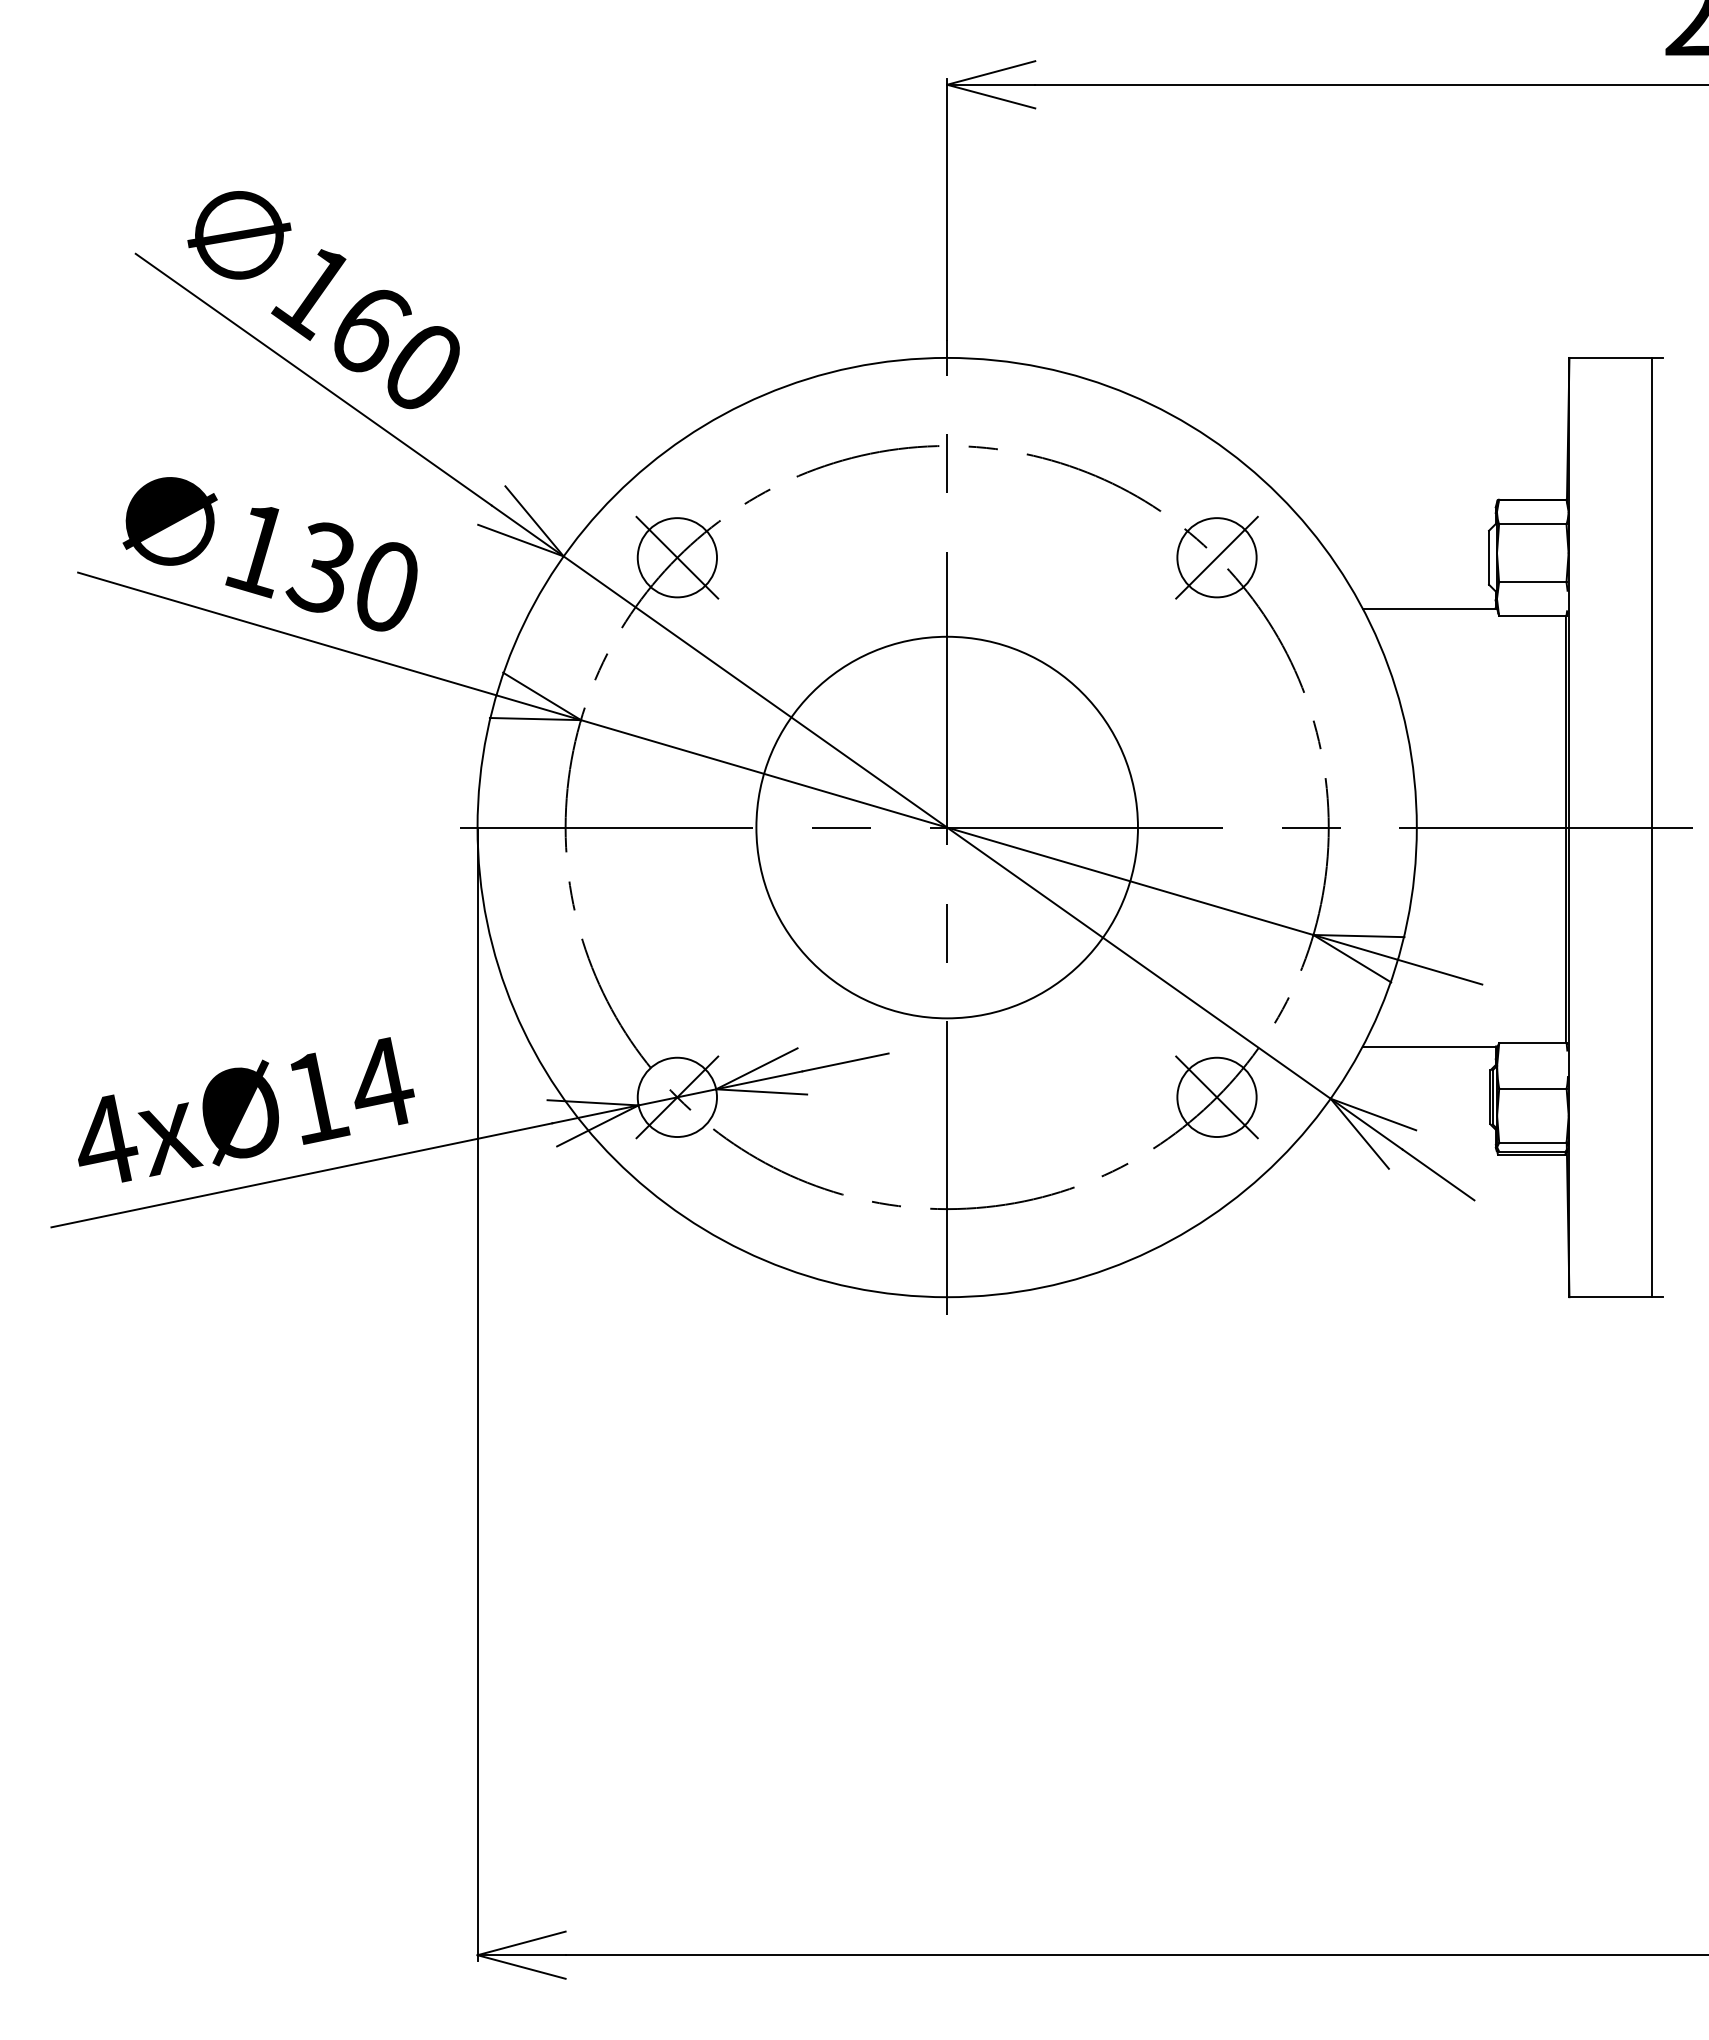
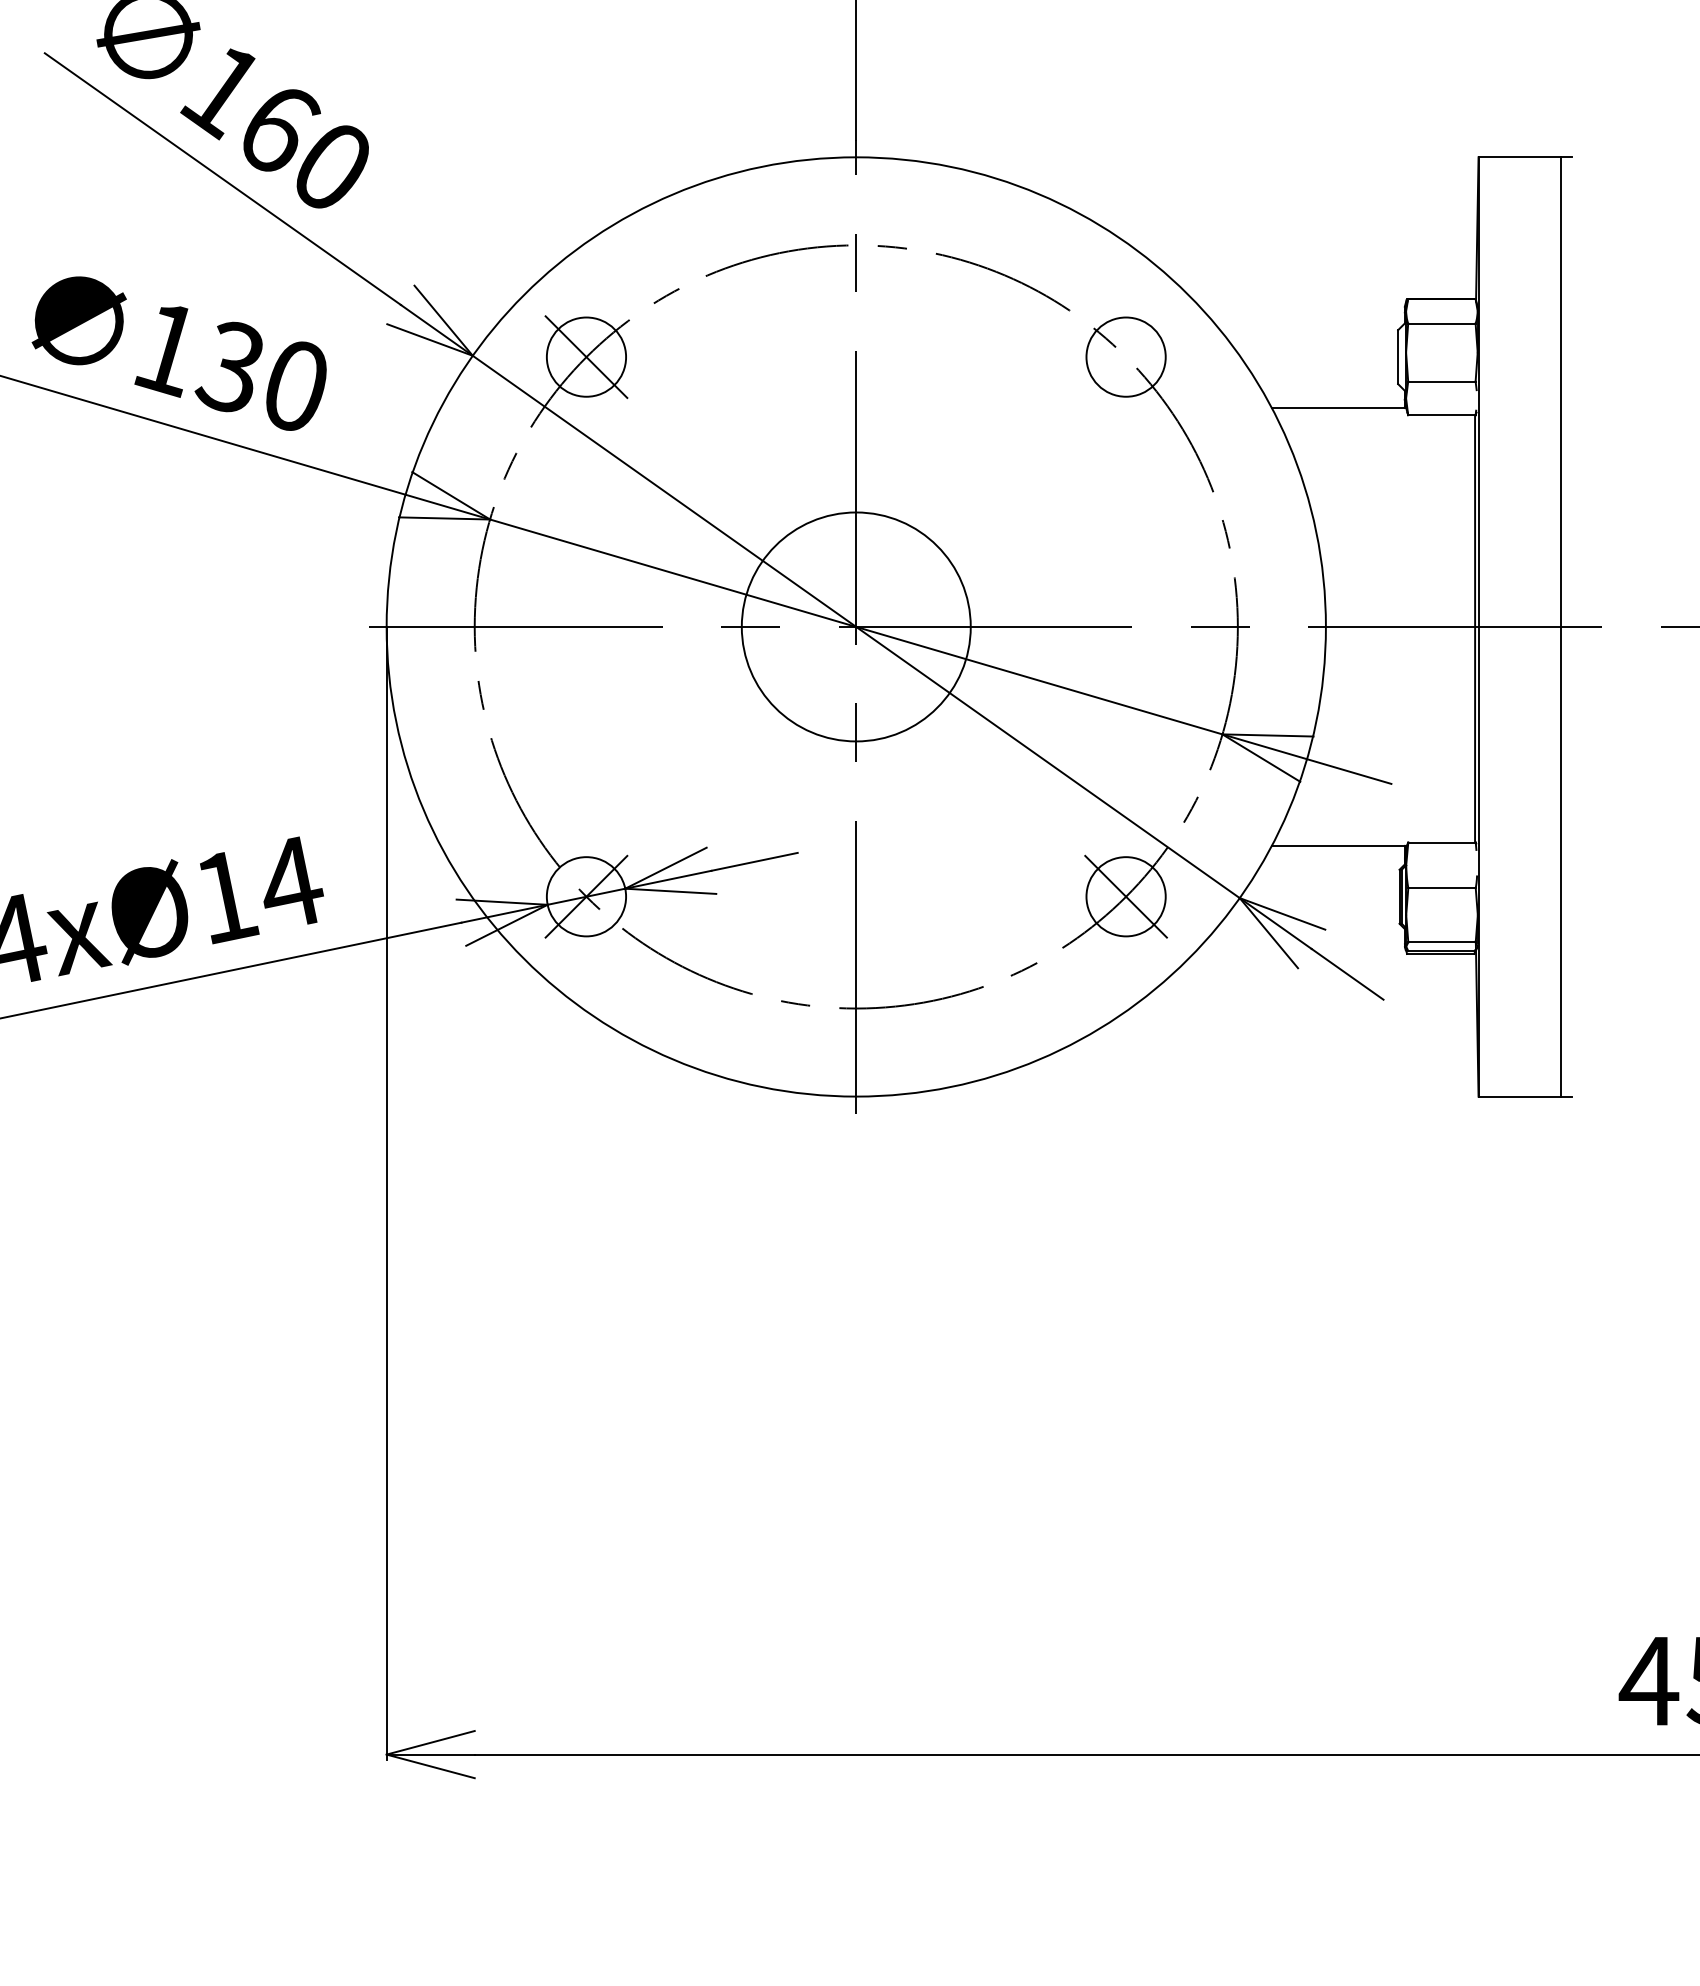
line: (1216, 557) -> (1125, 356), removed
circle: (946, 827) -> (855, 626), size x0.6

